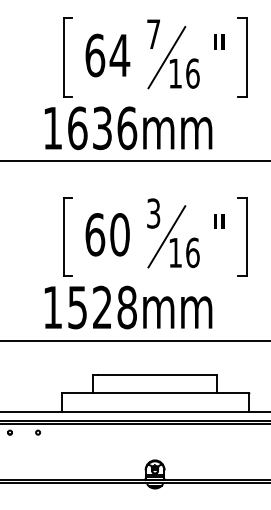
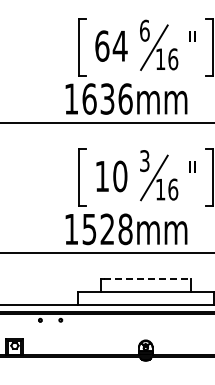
text: (153, 33) -> (144, 30), 7 -> 6
text: (95, 234) -> (102, 176), 60 -> 10
line: (157, 375) -> (147, 278), solid -> dashed

